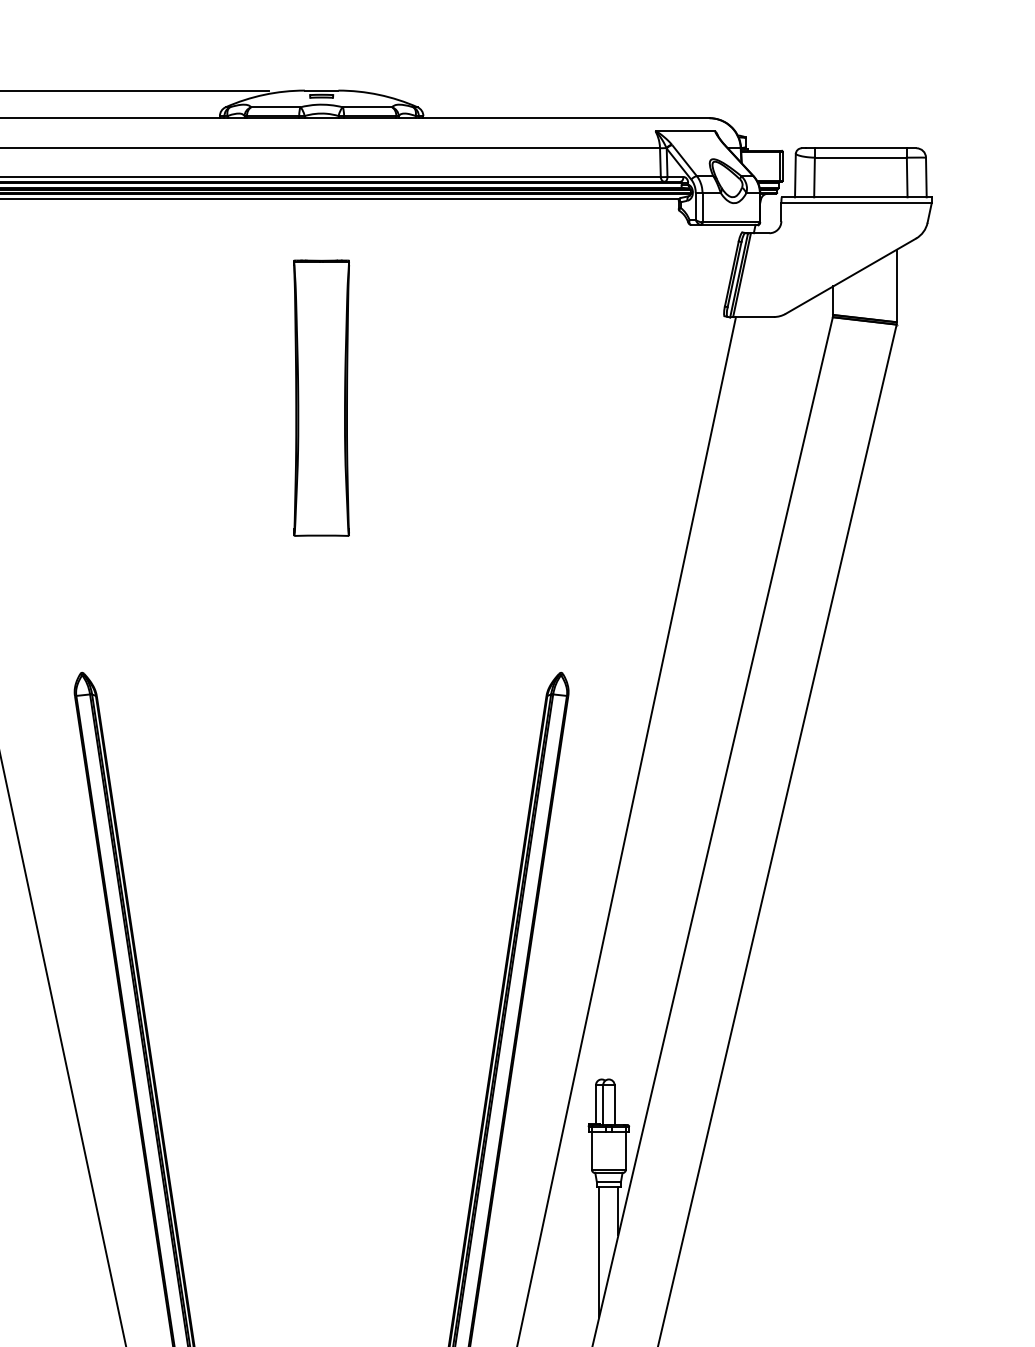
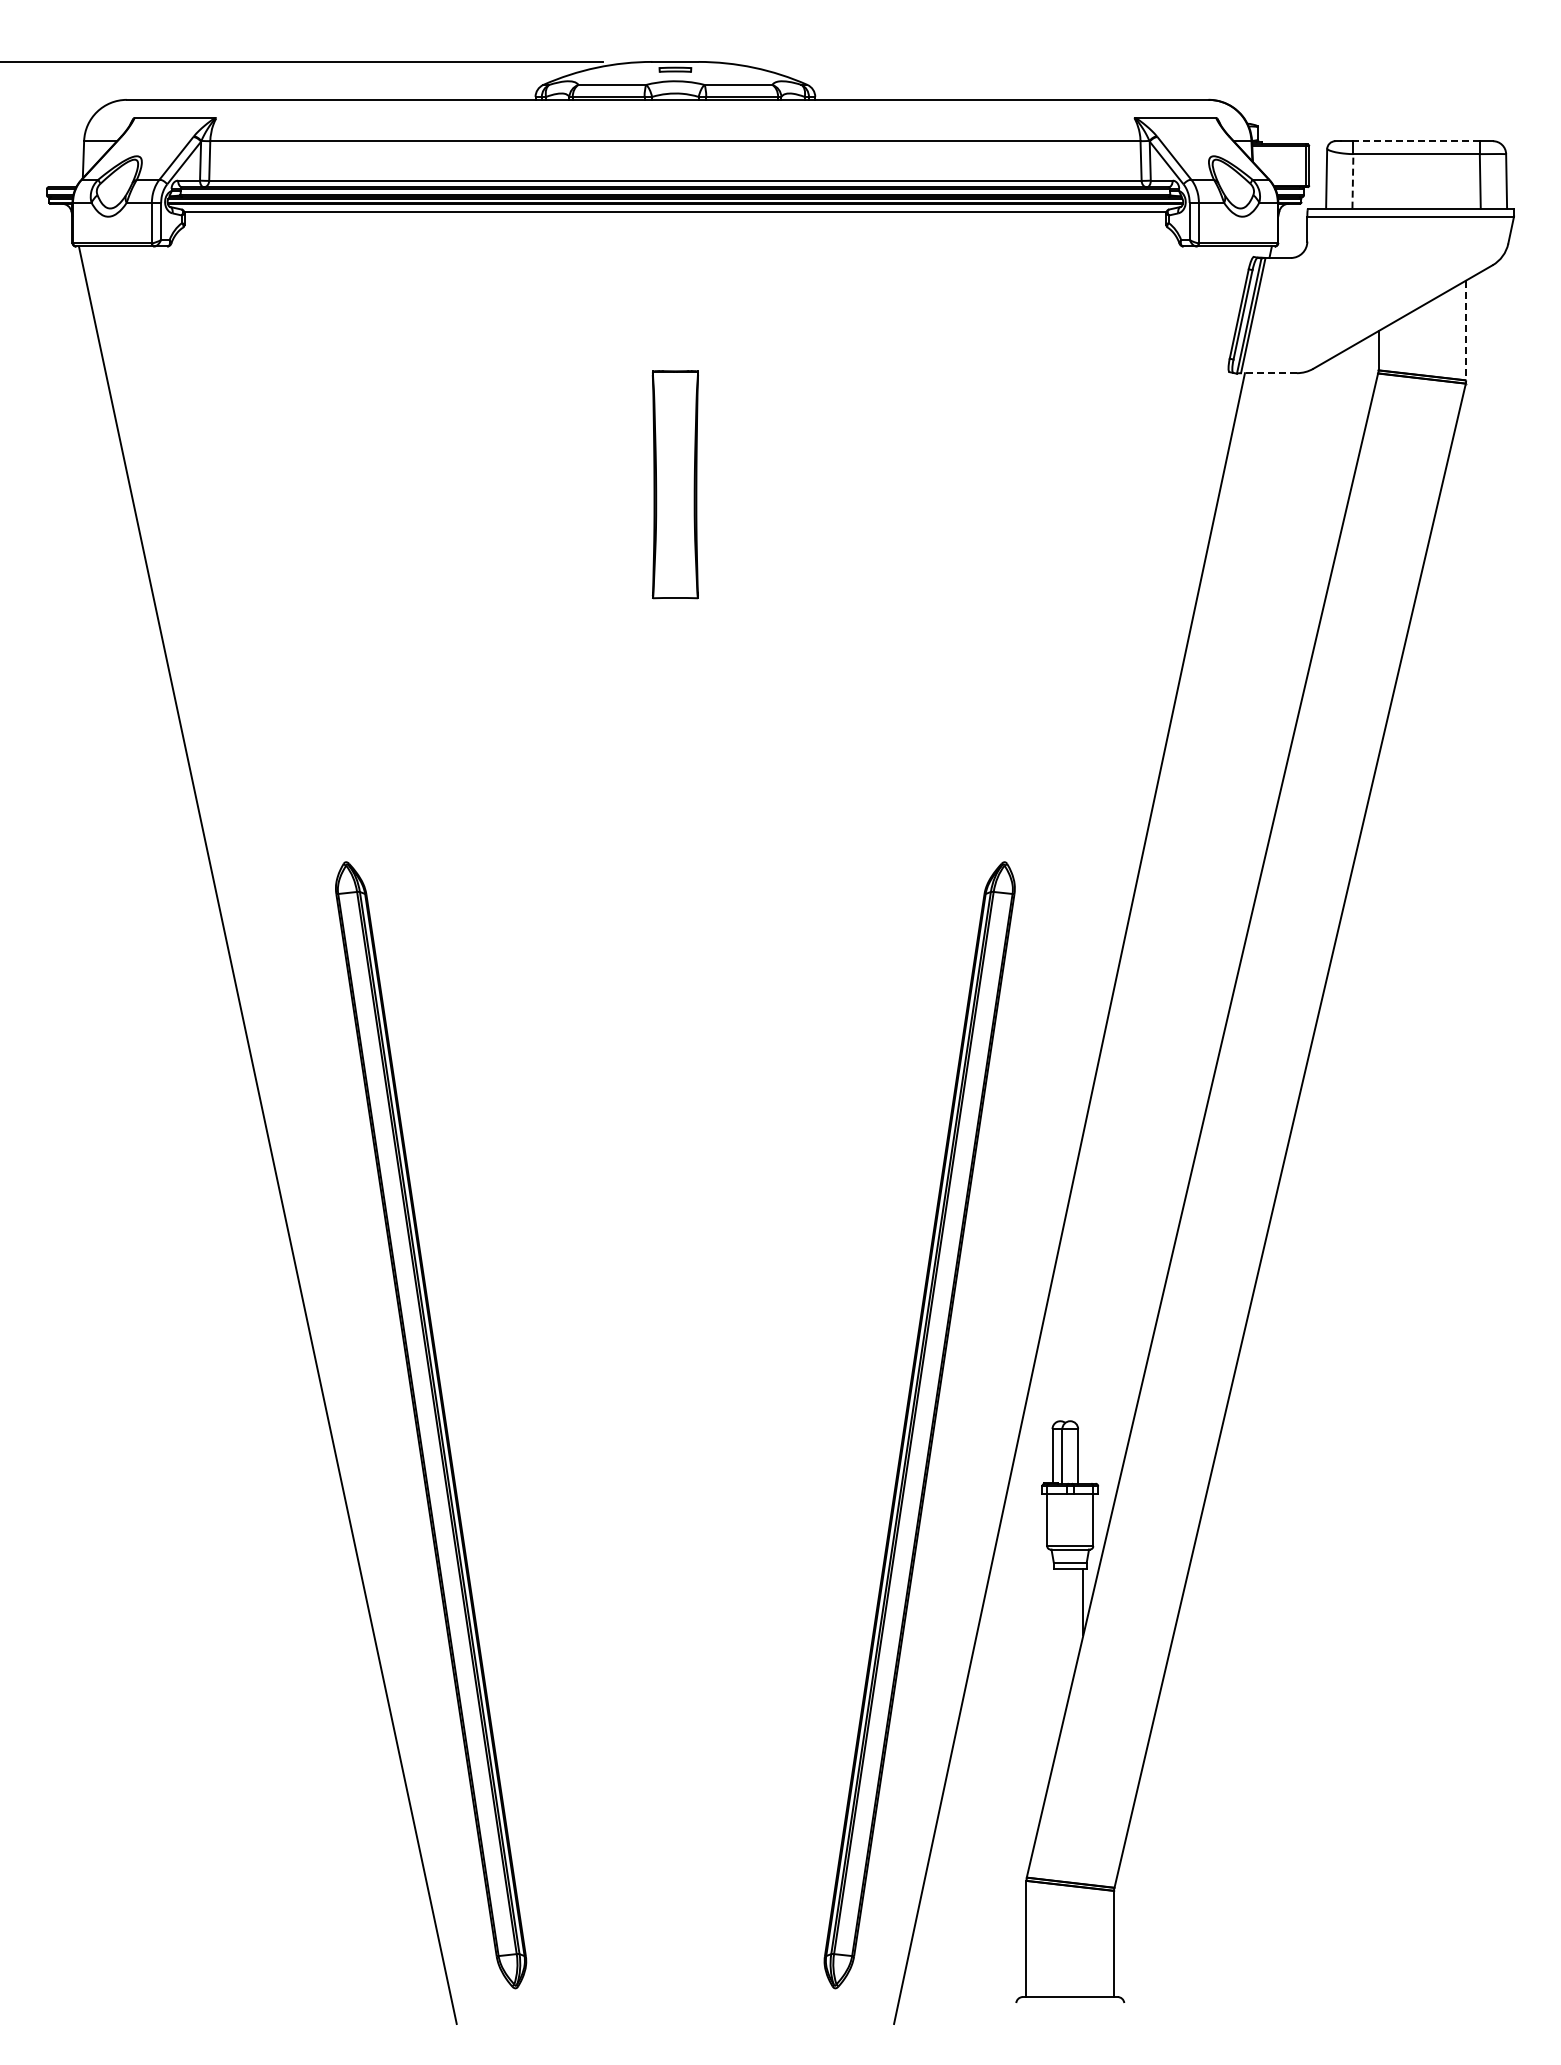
line: (860, 148) -> (1416, 141), solid -> dashed
line: (814, 176) -> (1352, 180), solid -> dashed
line: (897, 285) -> (1466, 330), solid -> dashed
line: (753, 317) -> (1269, 373), solid -> dashed
part: (321, 398) -> (675, 484), size x0.6
line: (599, 1252) -> (1057, 1658), removed

